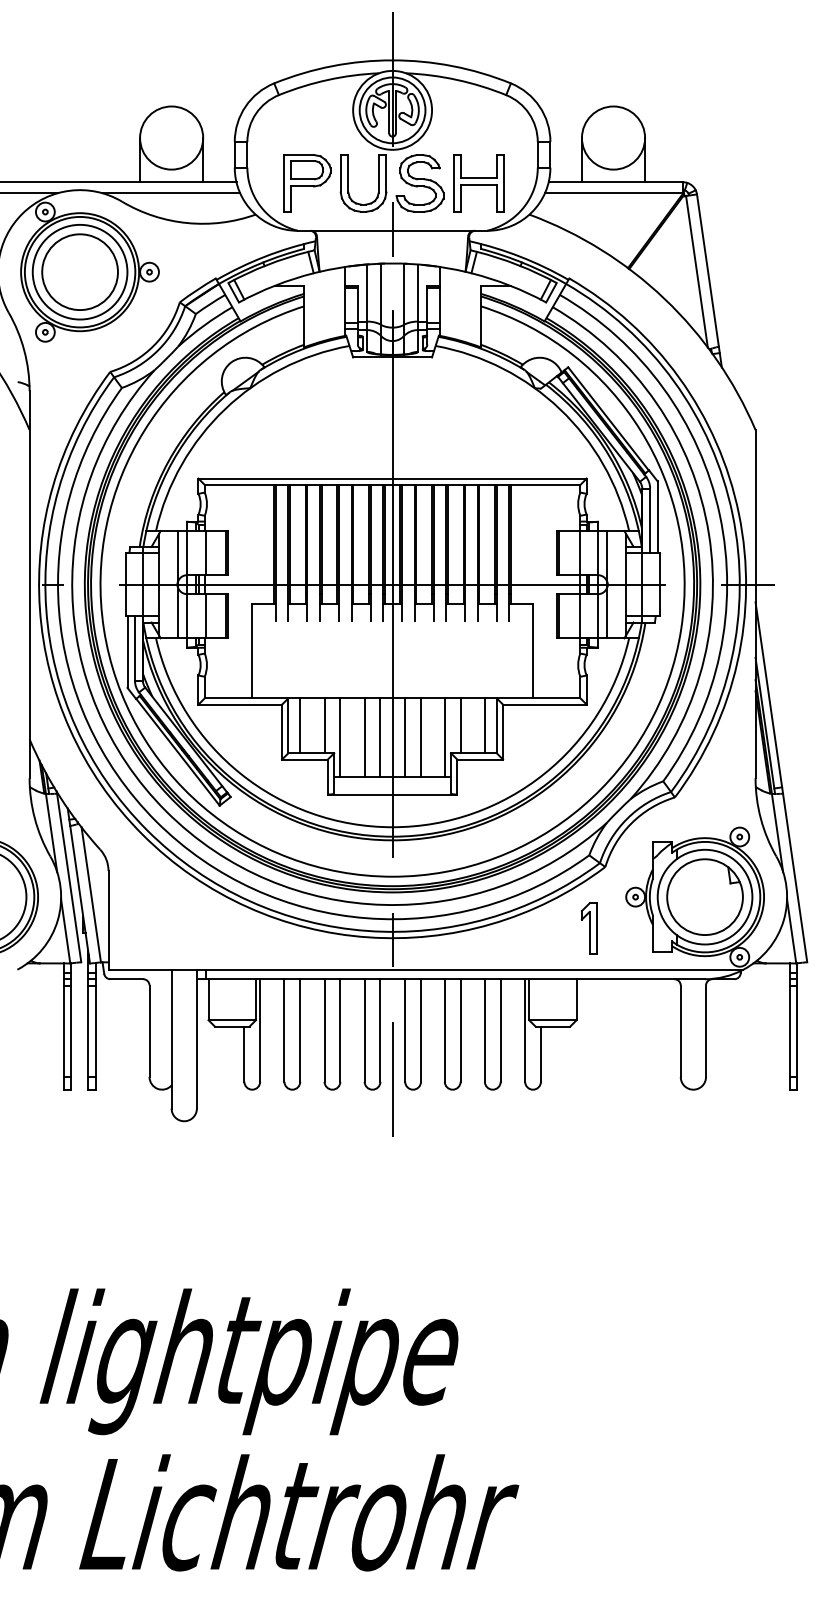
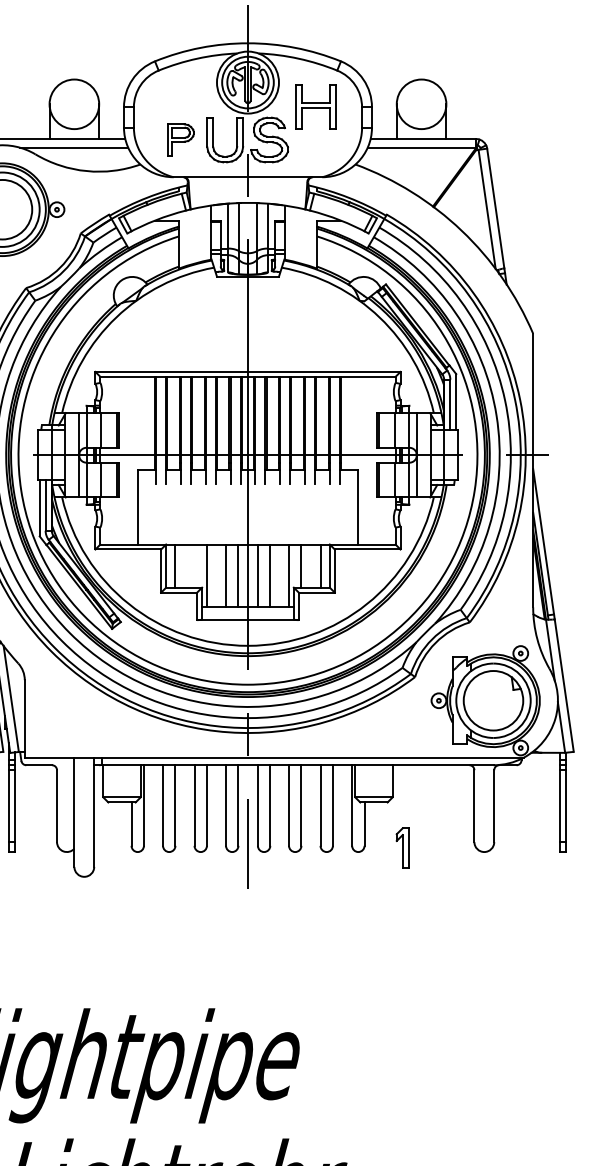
part: (307, 183) -> (181, 140), size x0.7
part: (478, 183) -> (315, 107), moved
line: (324, 725) -> (194, 565), removed
part: (588, 928) -> (401, 847), moved

